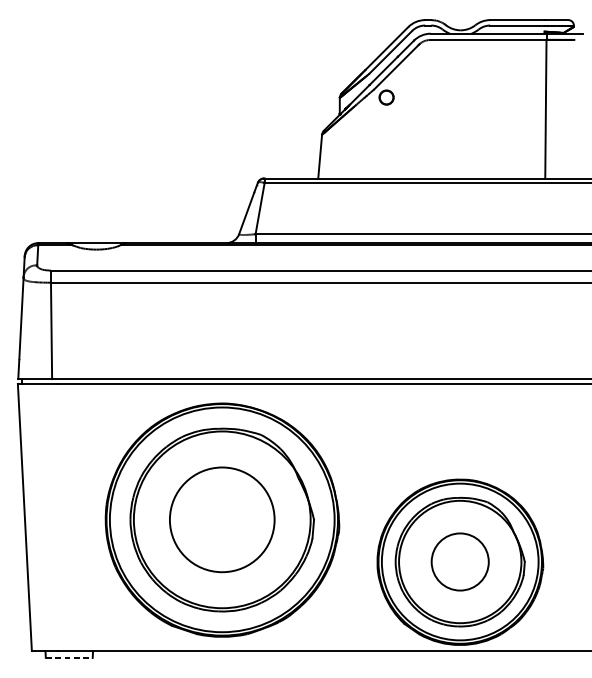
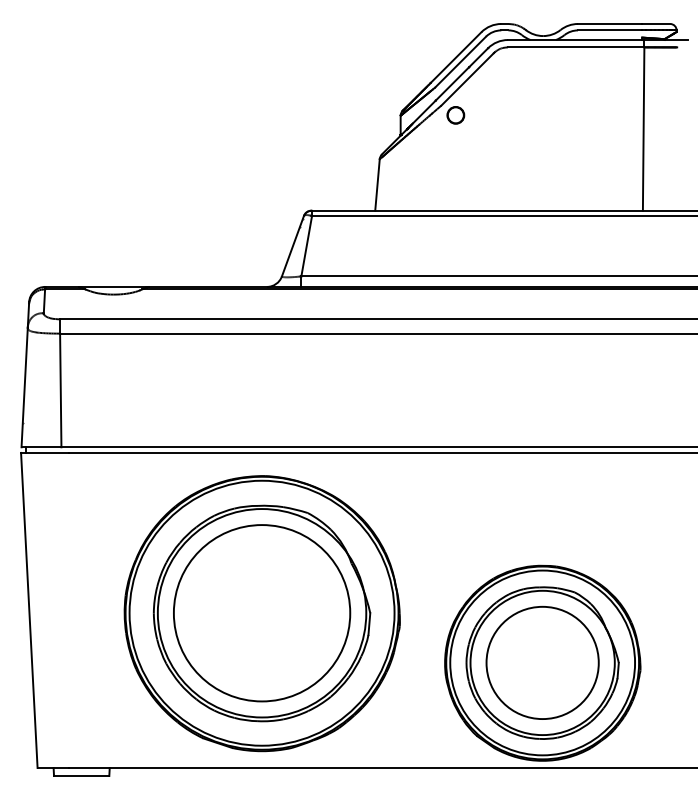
circle: (221, 520) -> (261, 613), size x1.43
circle: (460, 561) -> (542, 662), size x1.67
line: (69, 658) -> (81, 776), dashed -> solid

